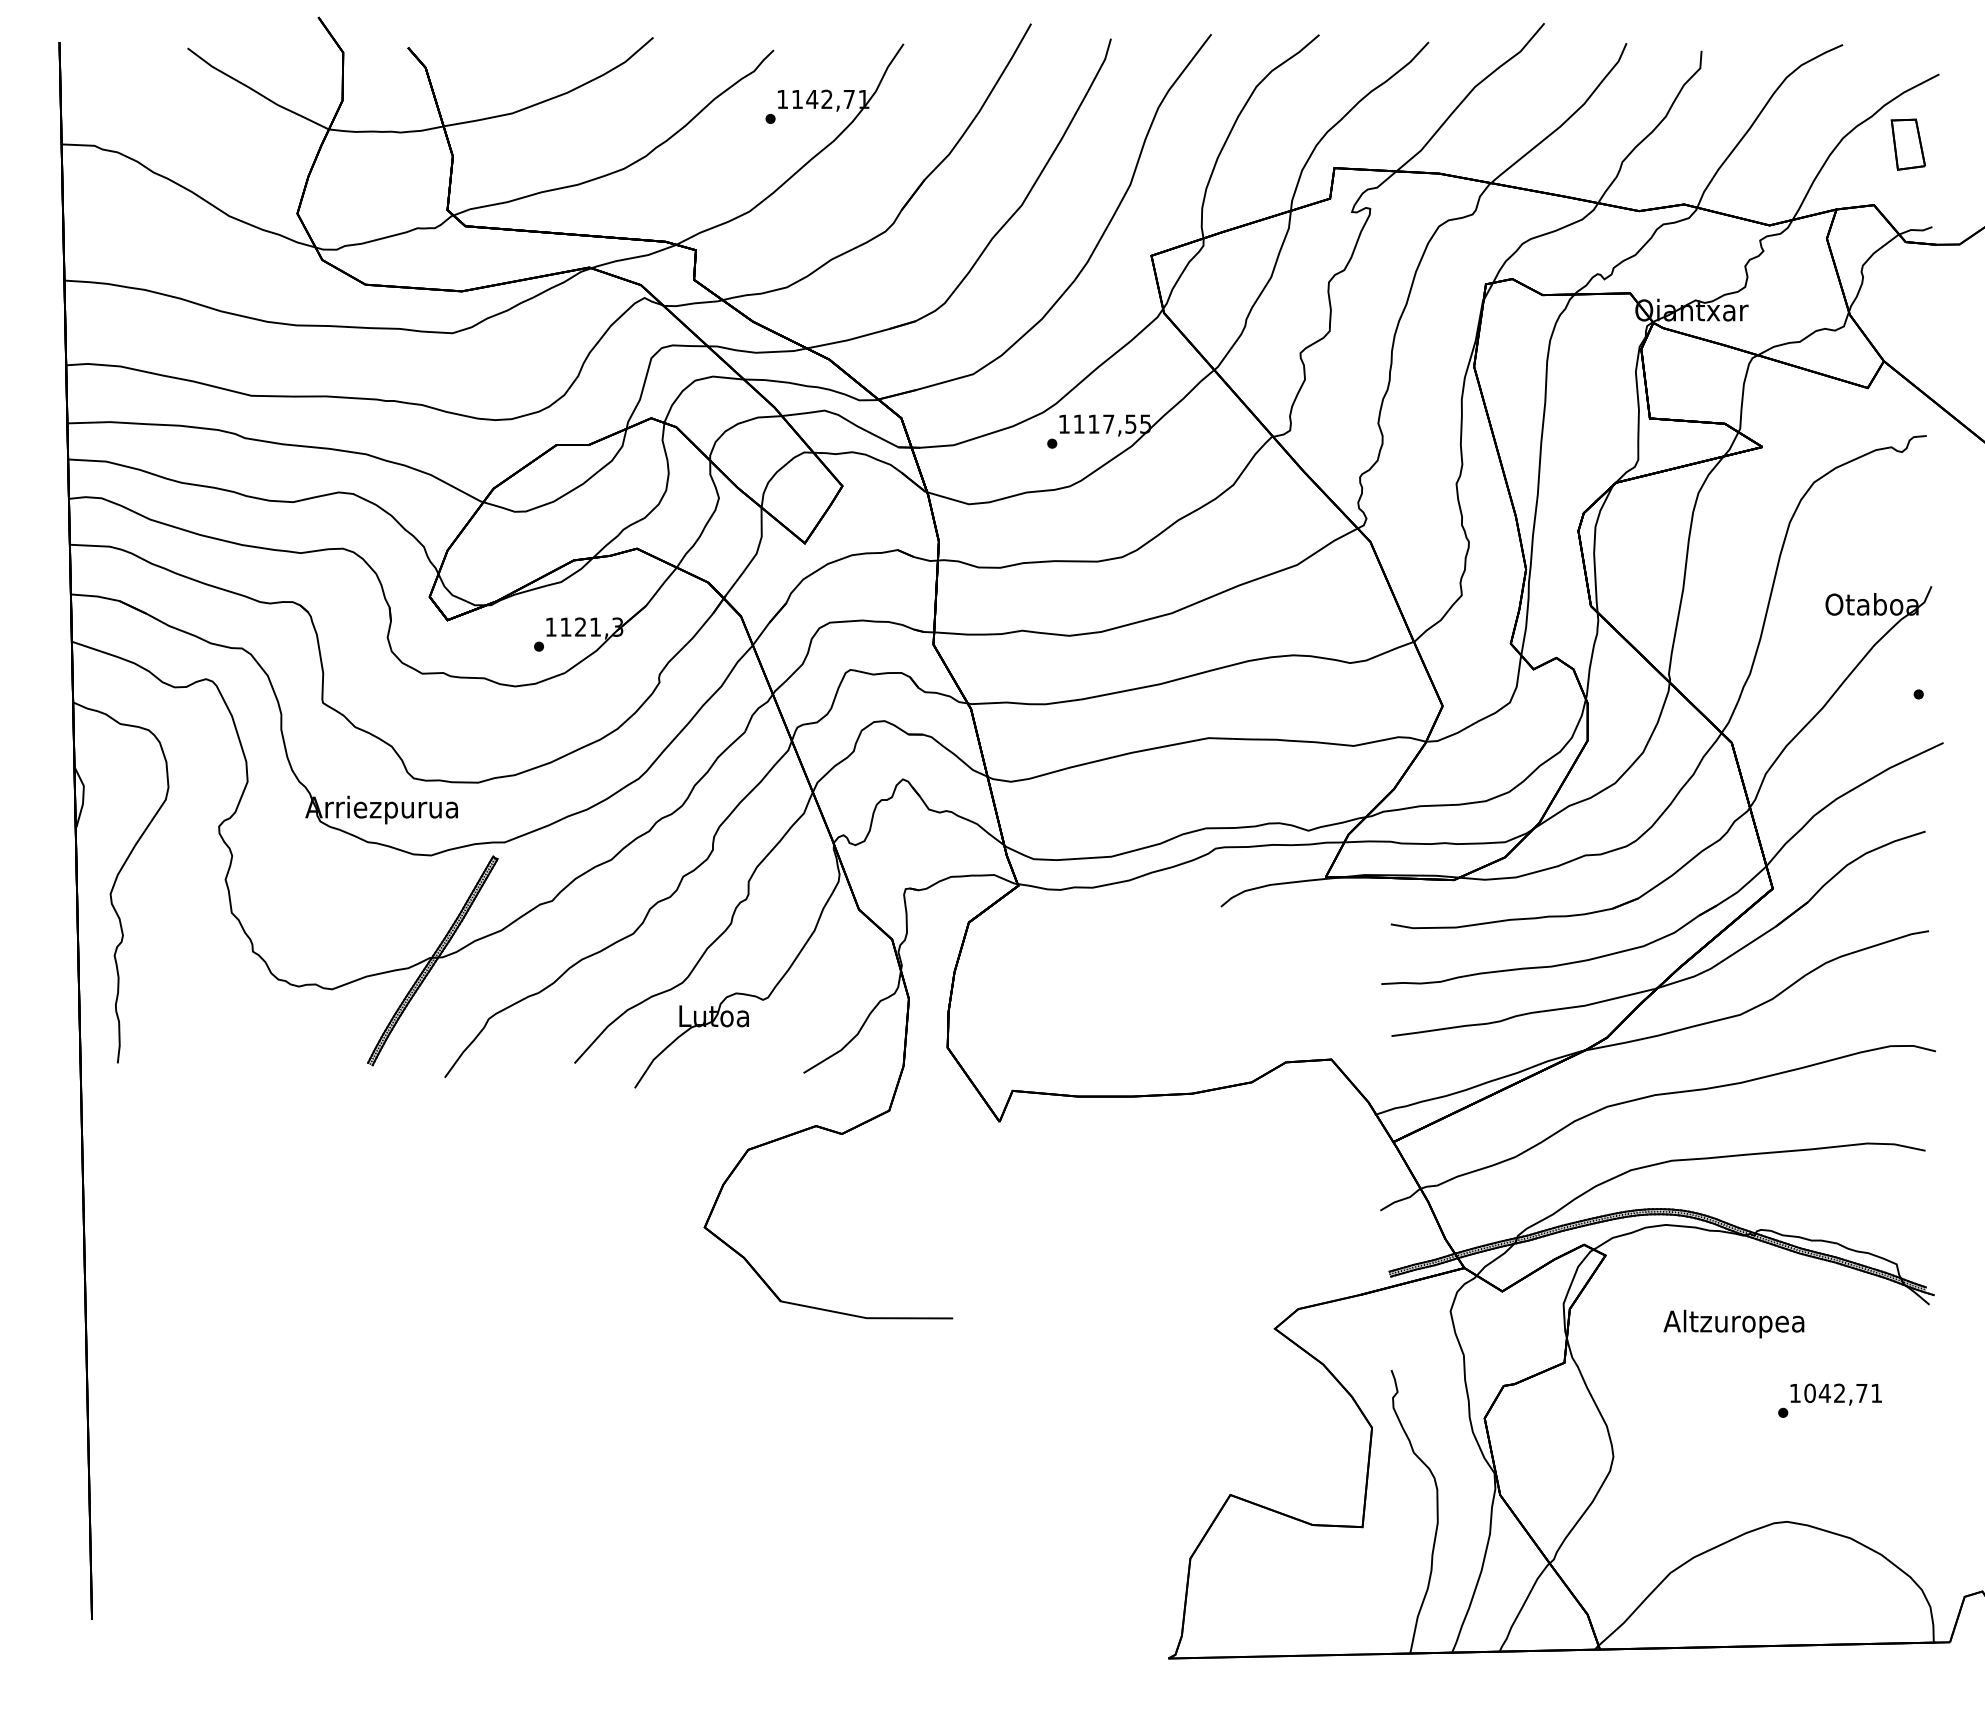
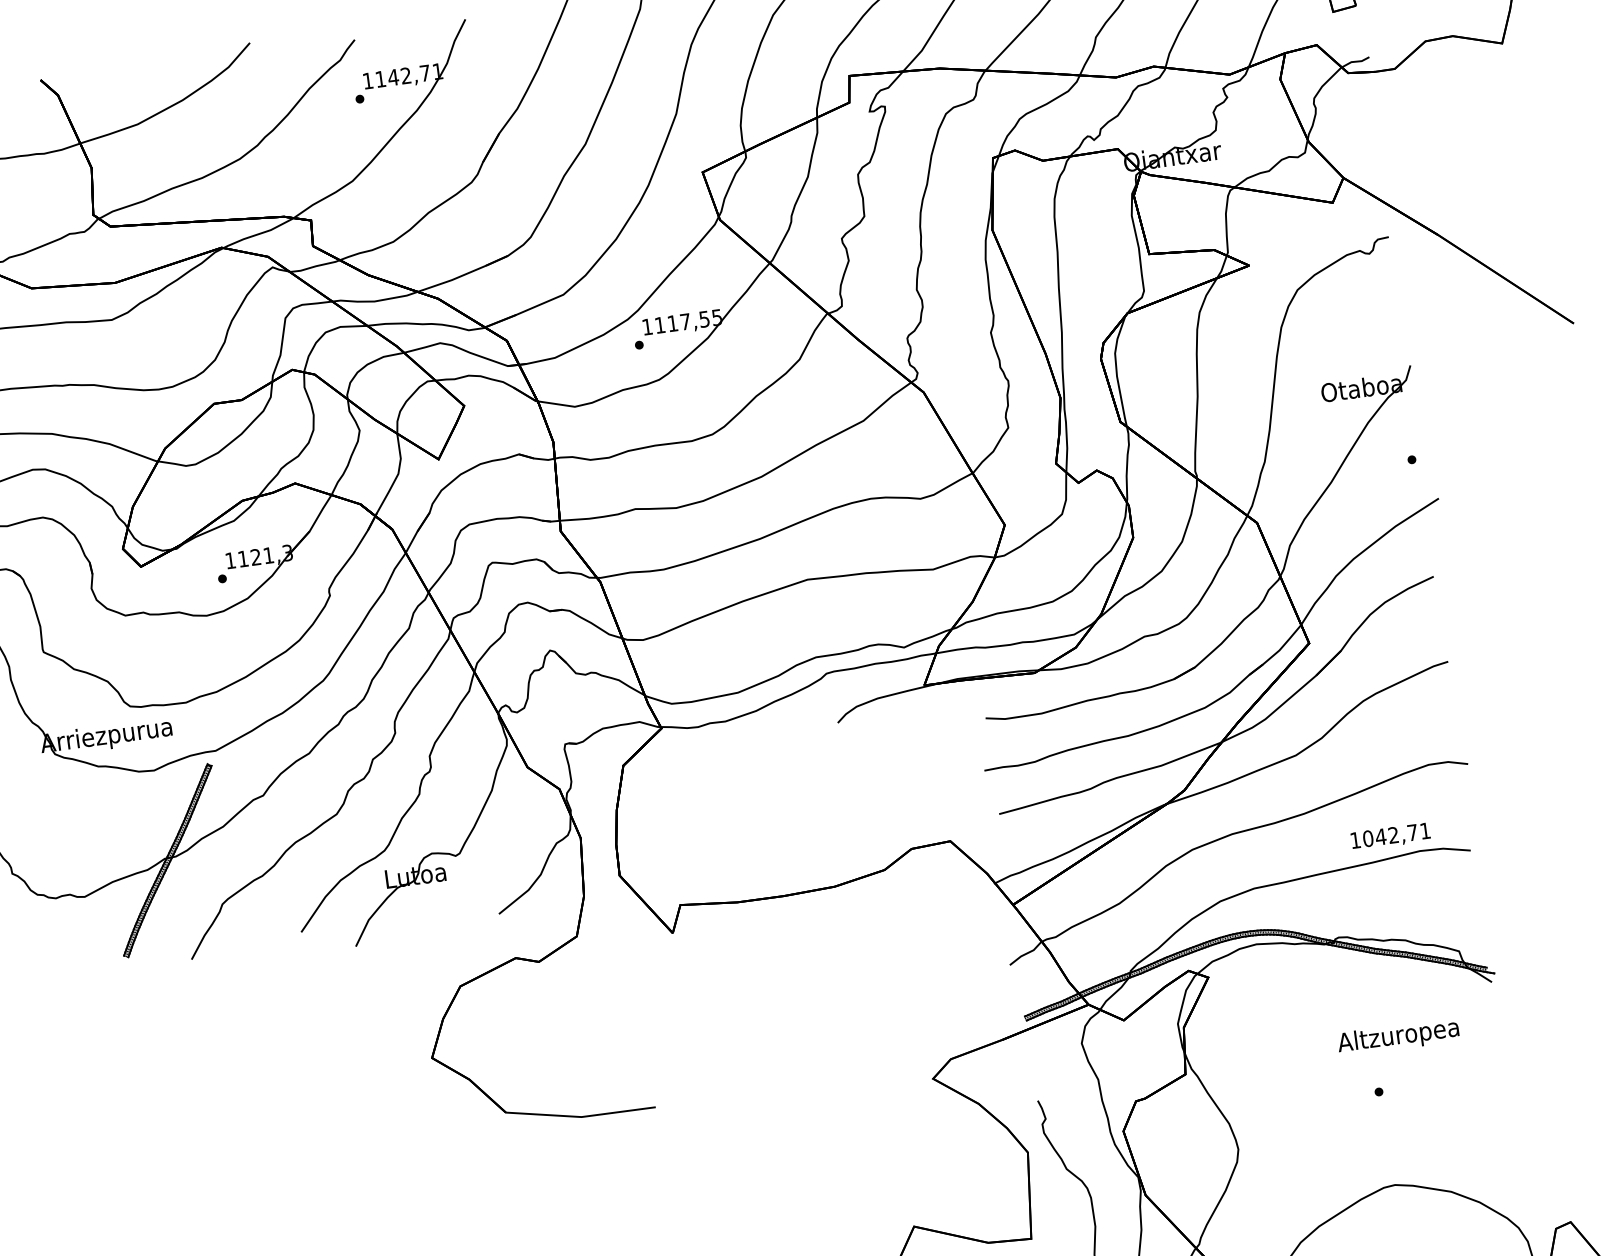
text: (1733, 1323) -> (1397, 1036), moved
text: (1835, 1394) -> (1390, 836), moved

